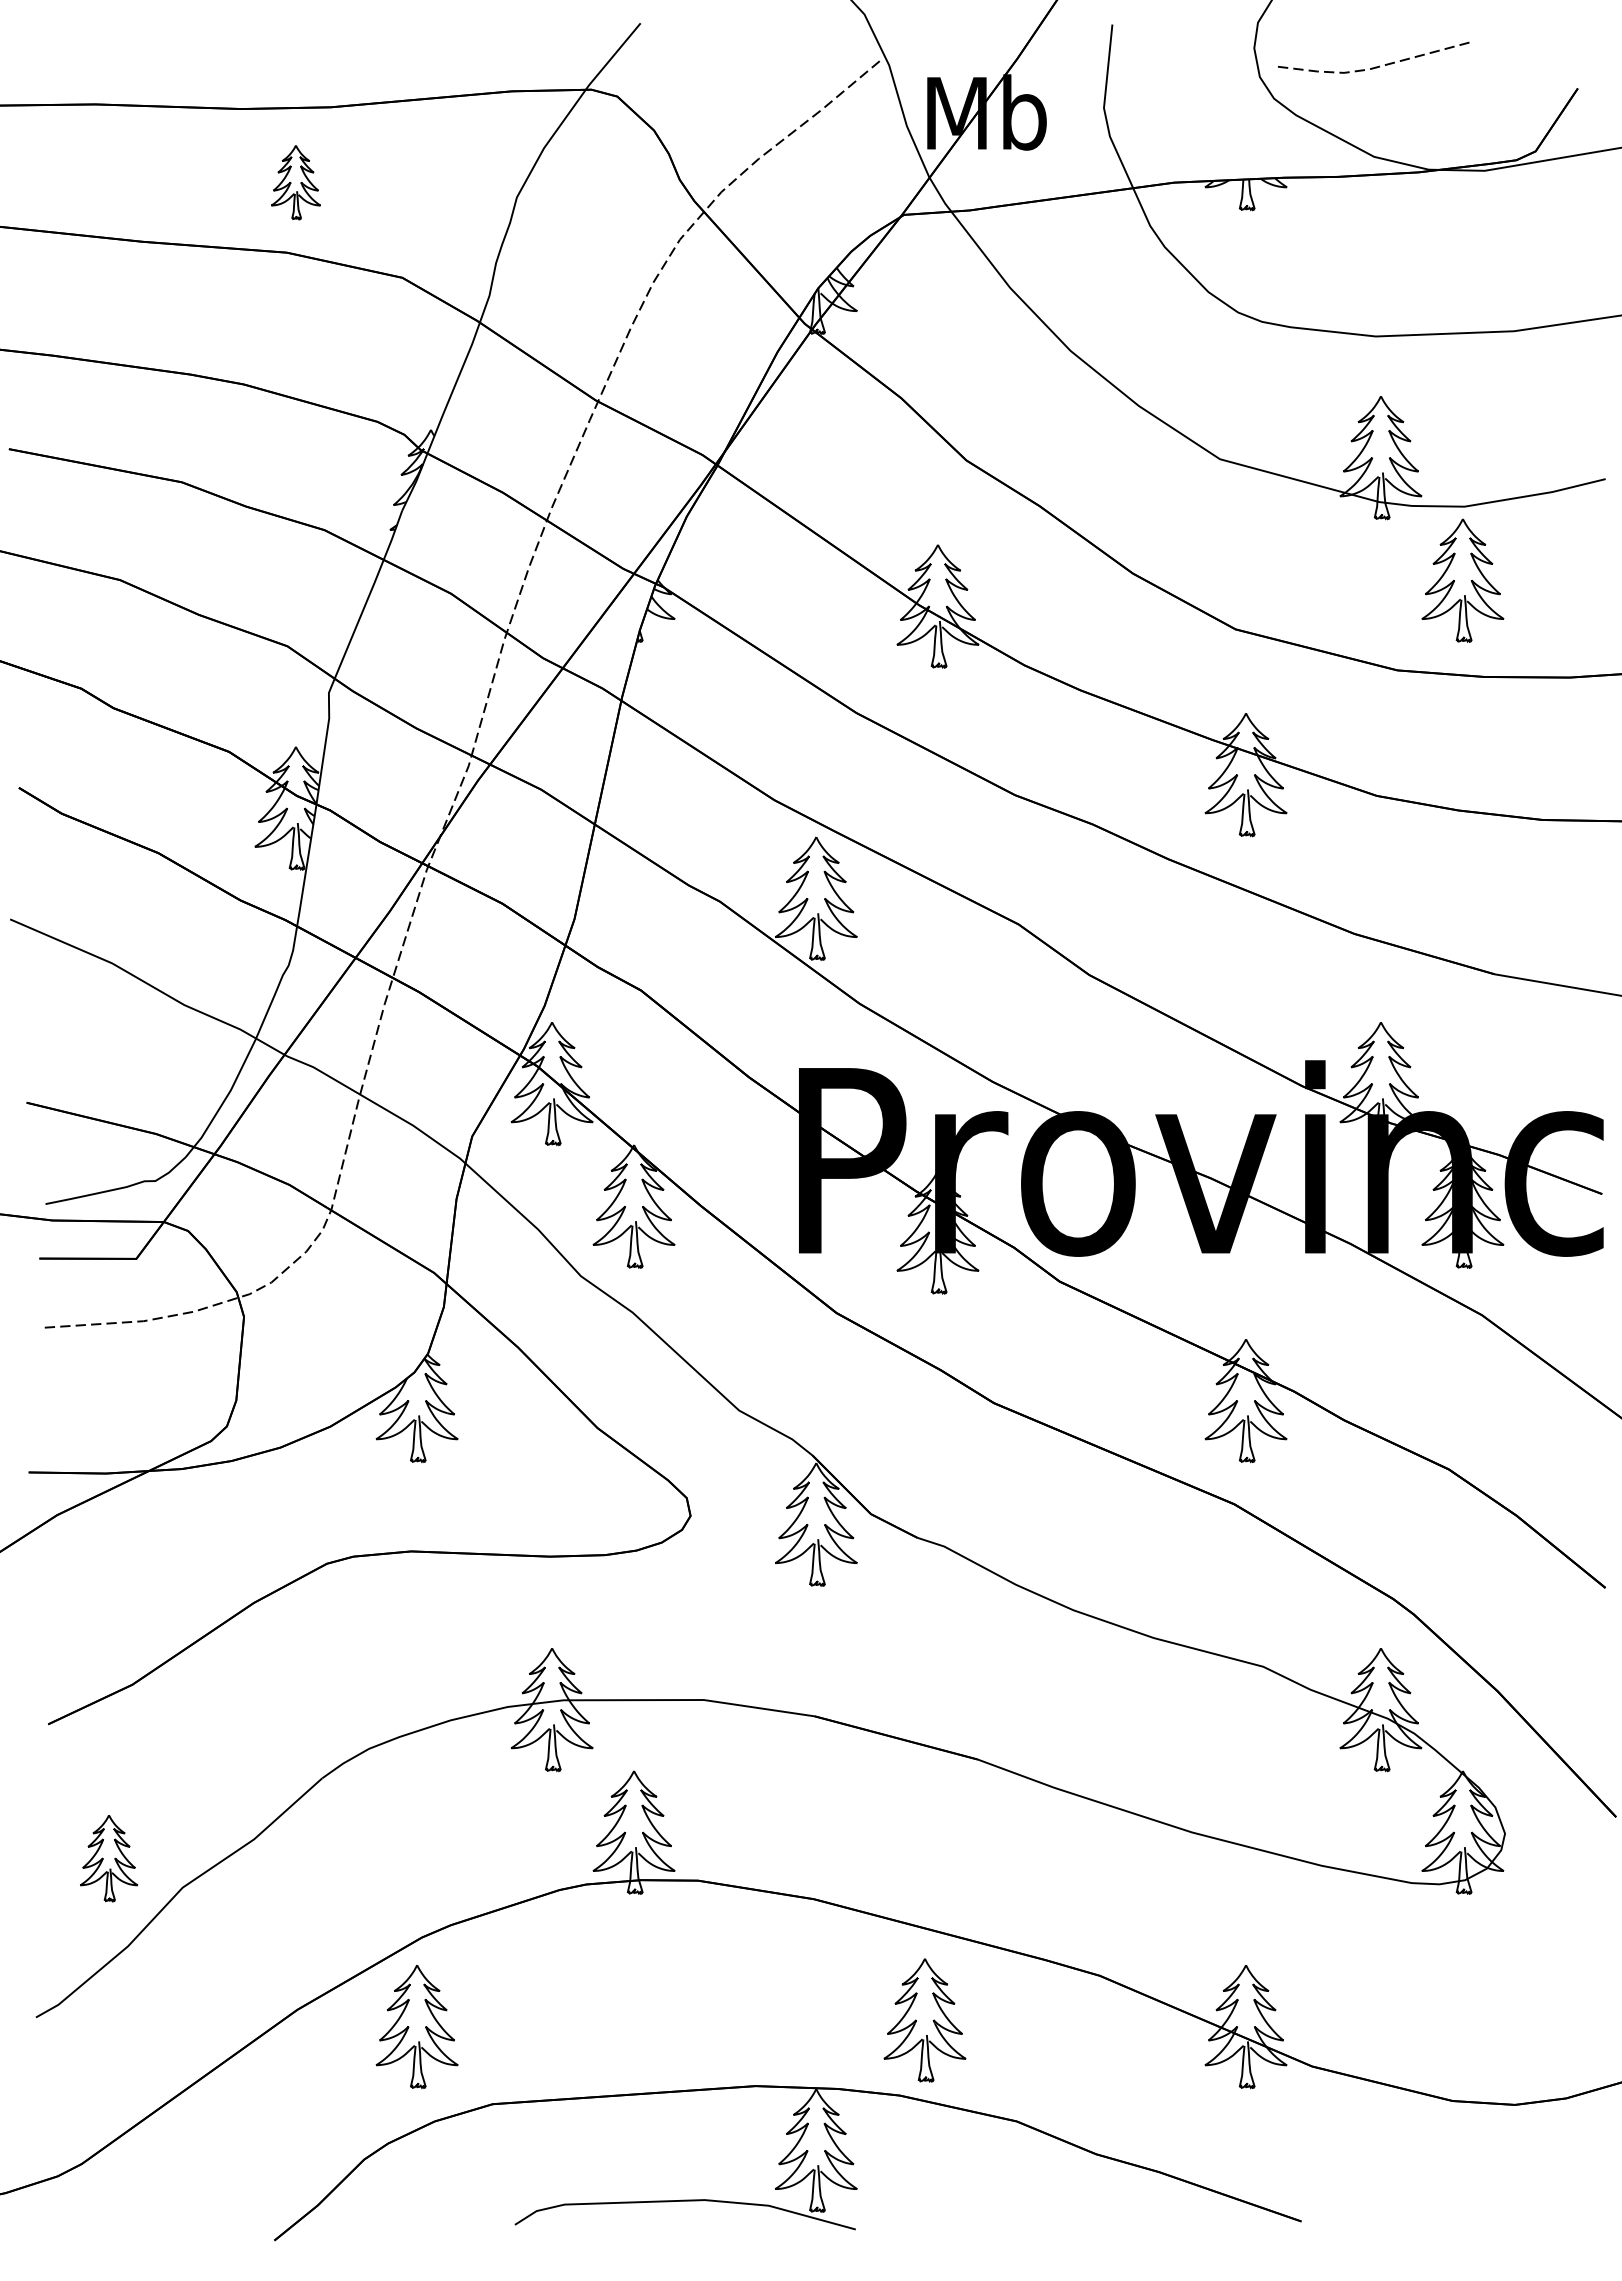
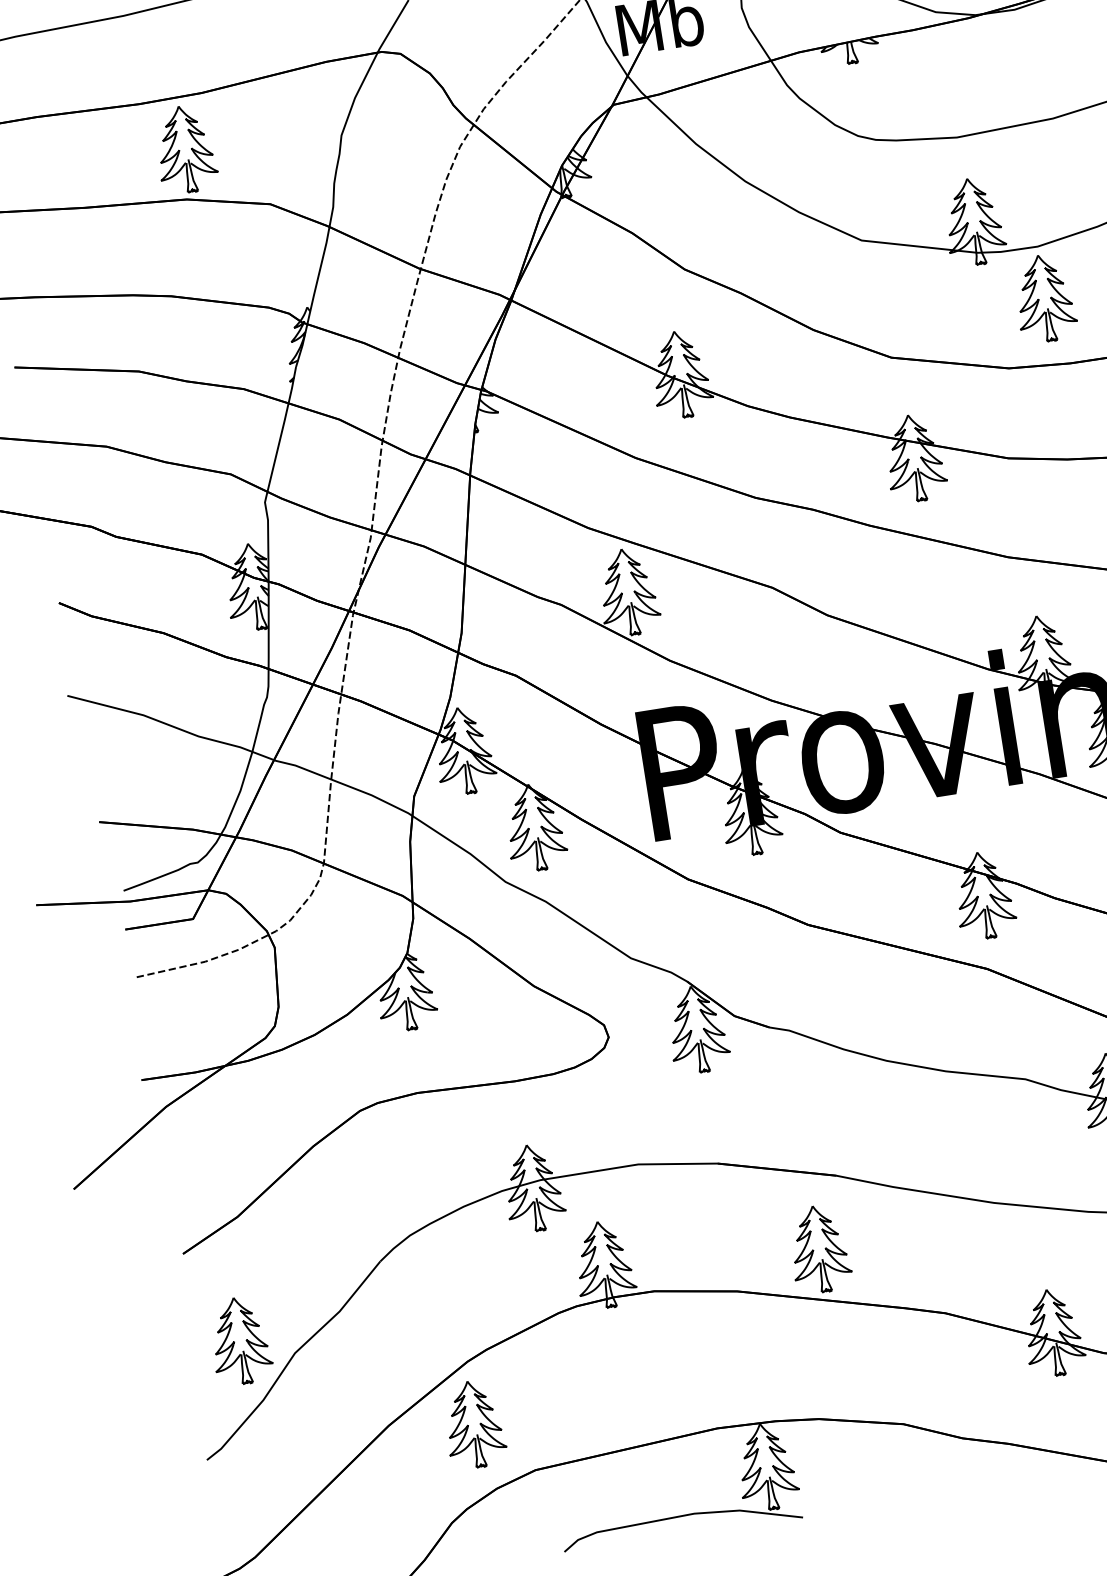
part: (295, 182) -> (185, 149), size x1.67
part: (108, 1858) -> (239, 1341), size x1.43
part: (924, 2020) -> (819, 1249), moved

